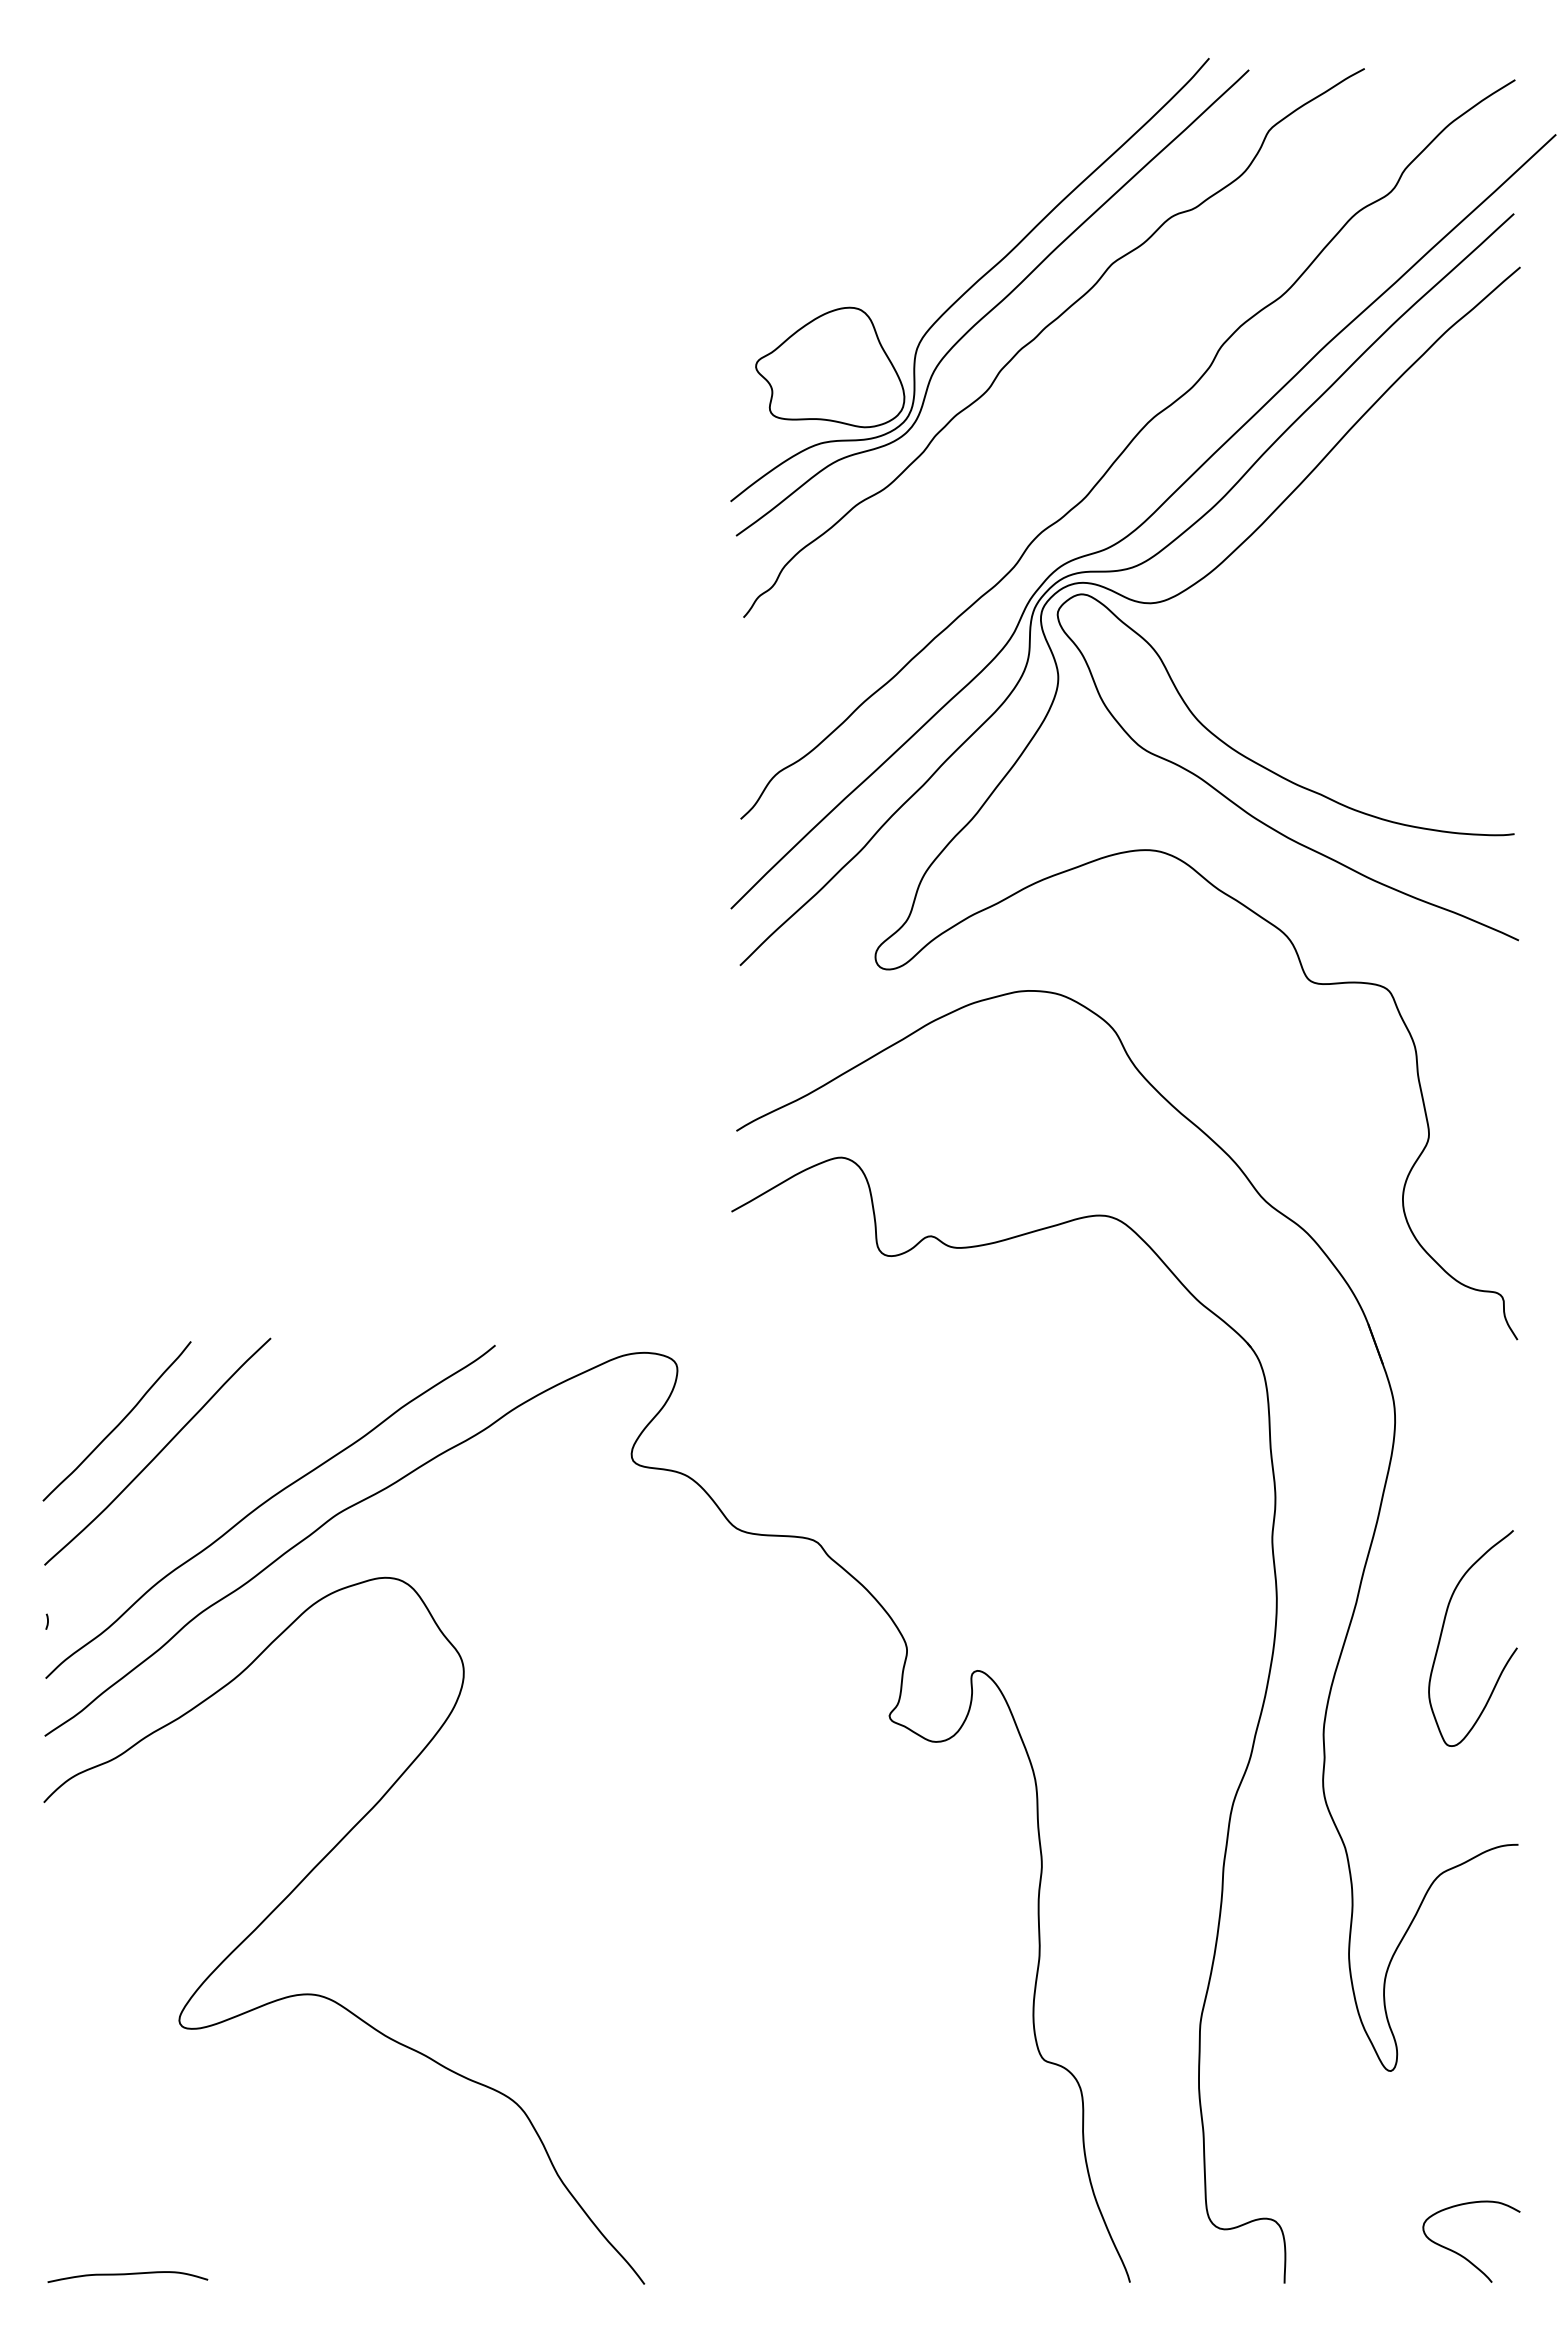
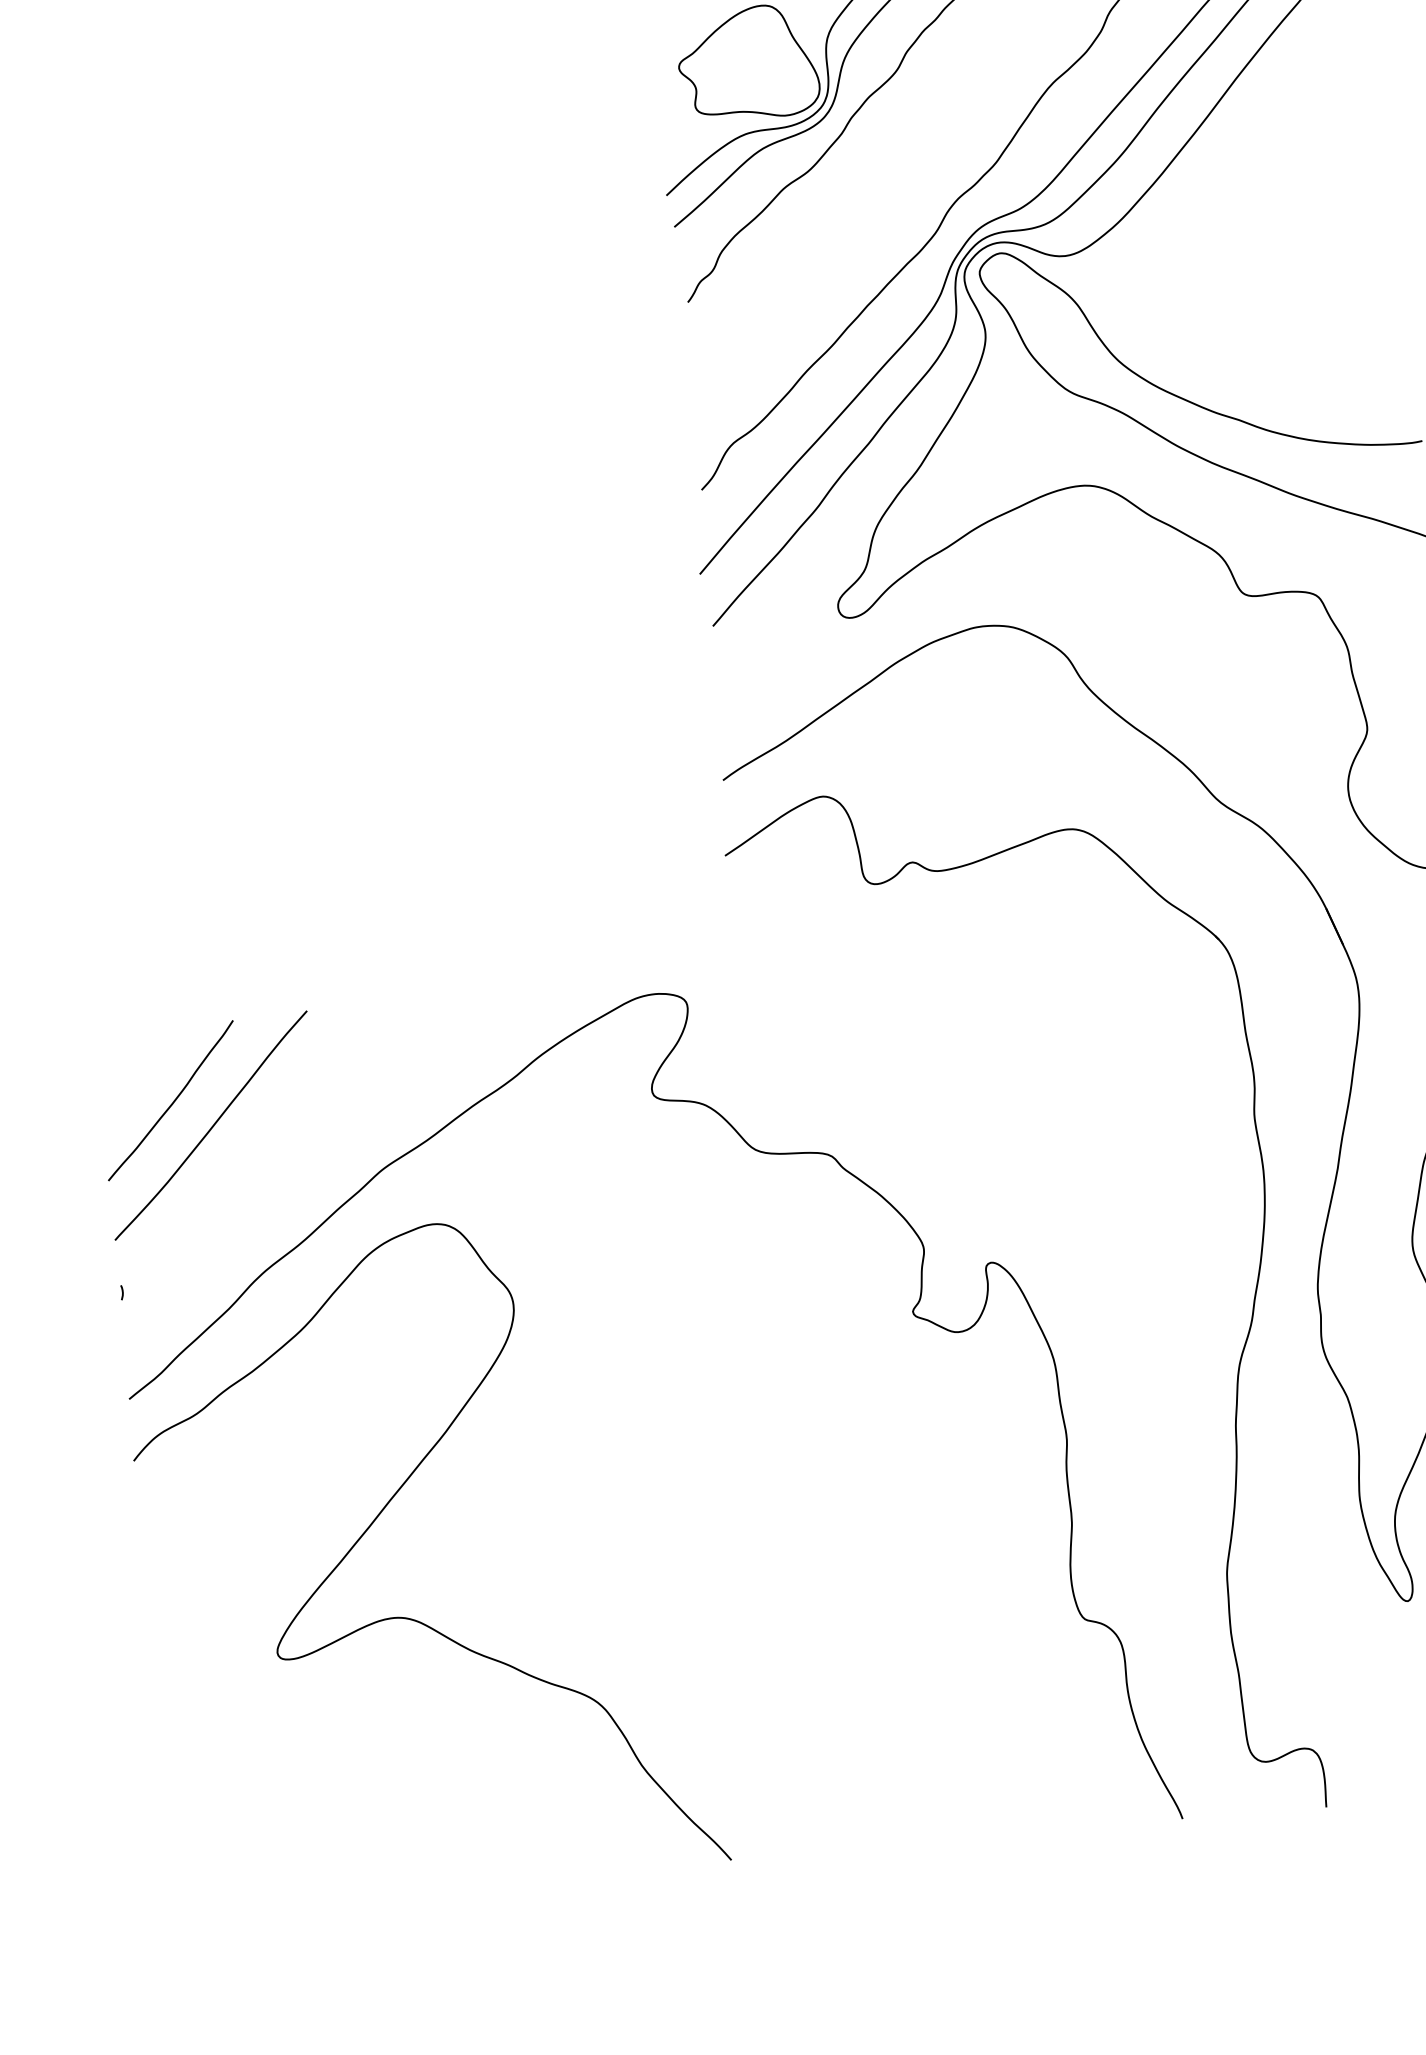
curve: (265, 1503) -> (315, 1165), removed
curve: (126, 2275) -> (249, 1894), removed

